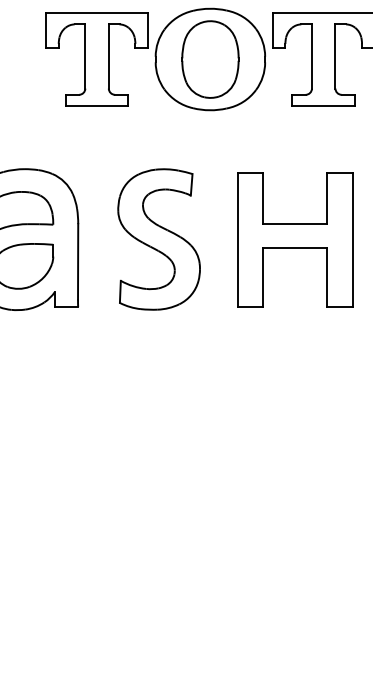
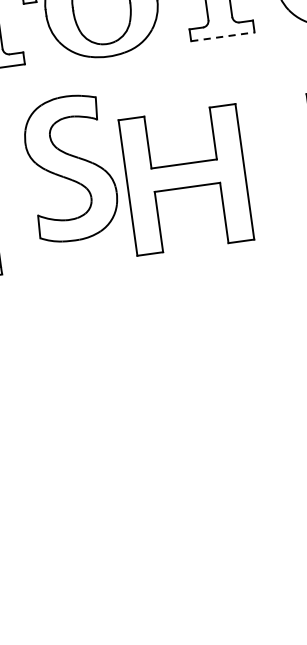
line: (324, 106) -> (223, 36), solid -> dashed
part: (158, 239) -> (70, 168), moved
part: (295, 239) -> (186, 179), moved

